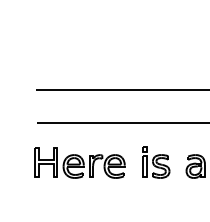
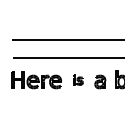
part: (156, 162) -> (78, 79), size x0.6

